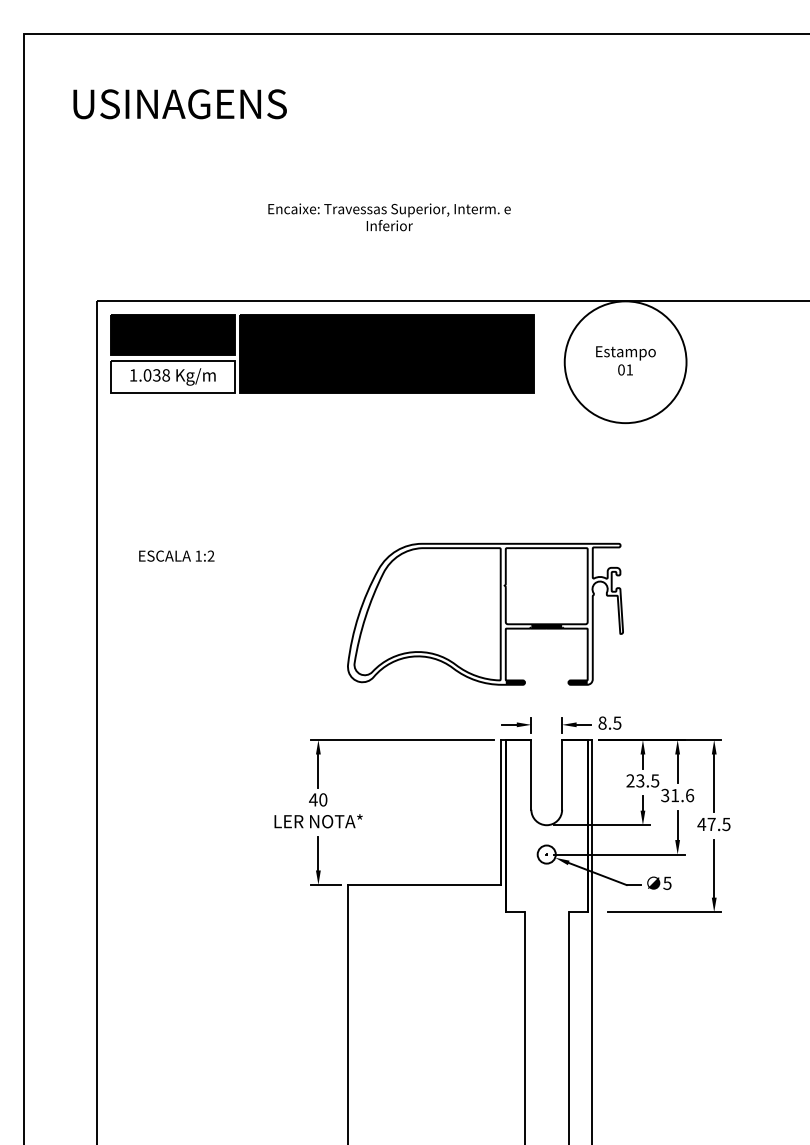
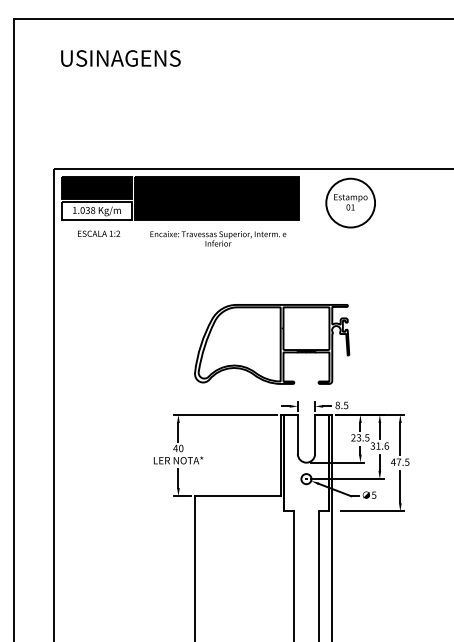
text: (179, 104) -> (120, 58), moved
text: (389, 216) -> (218, 238), moved
circle: (625, 361) -> (350, 202), size x0.71
text: (177, 555) -> (99, 233), moved

